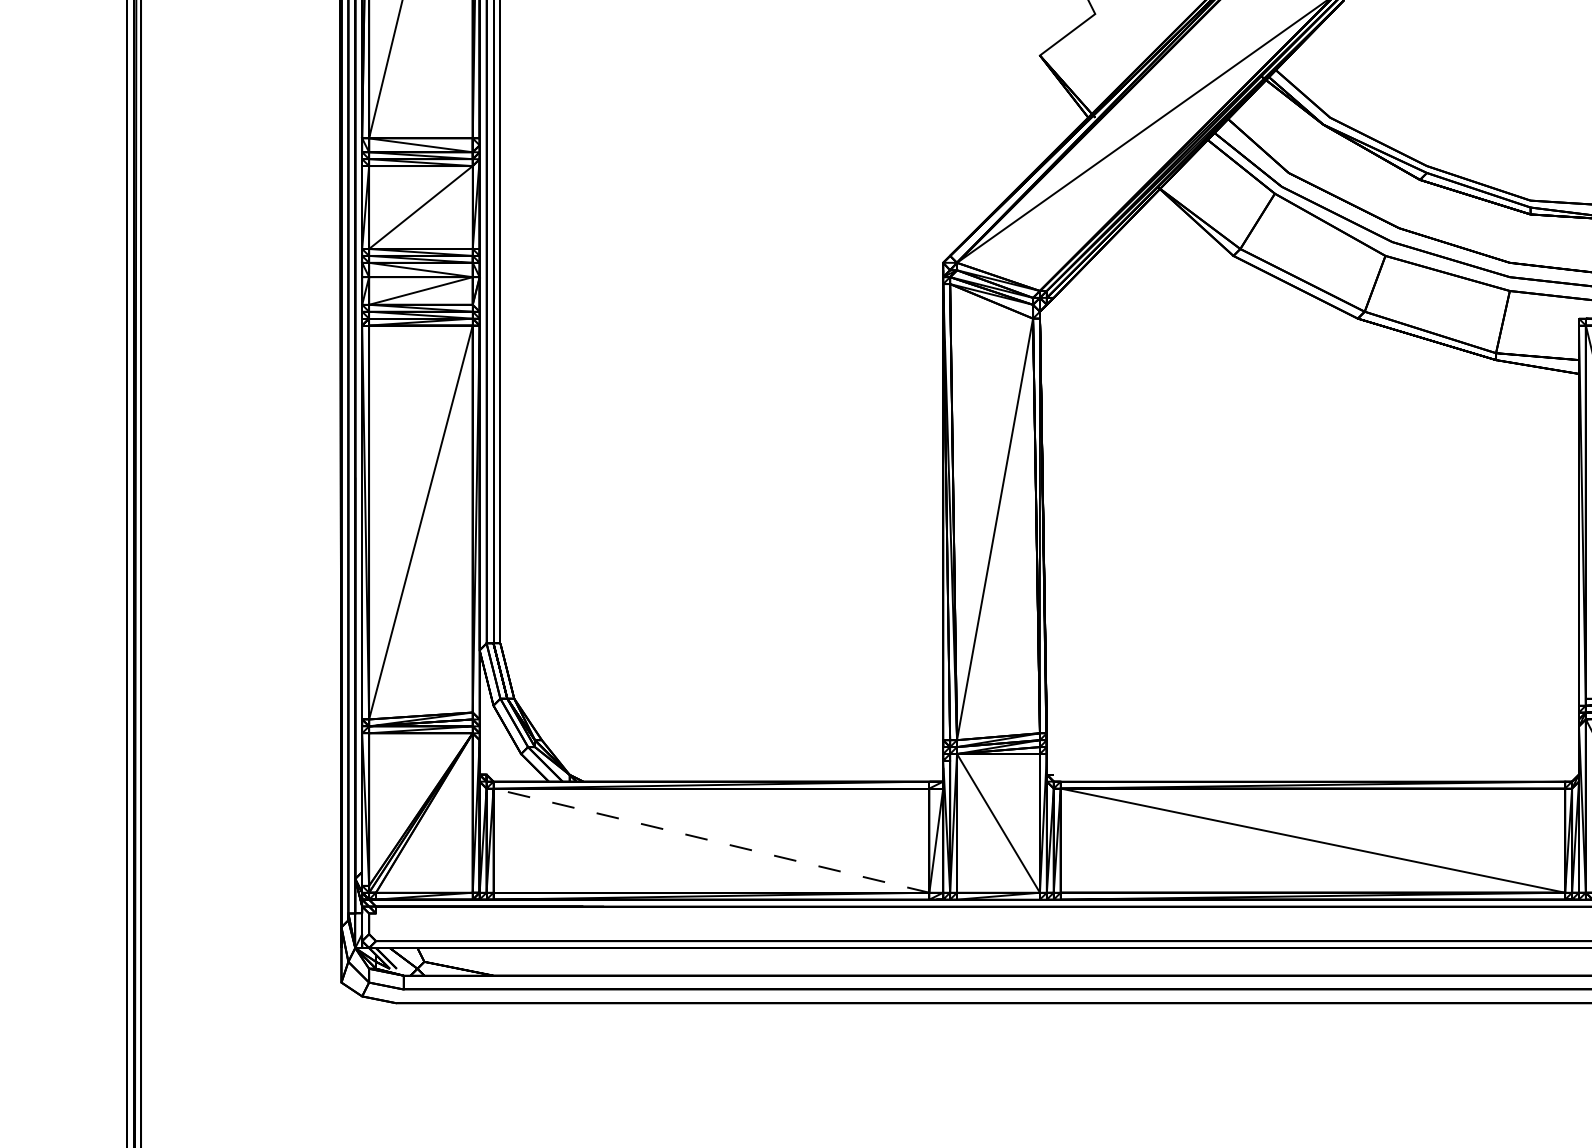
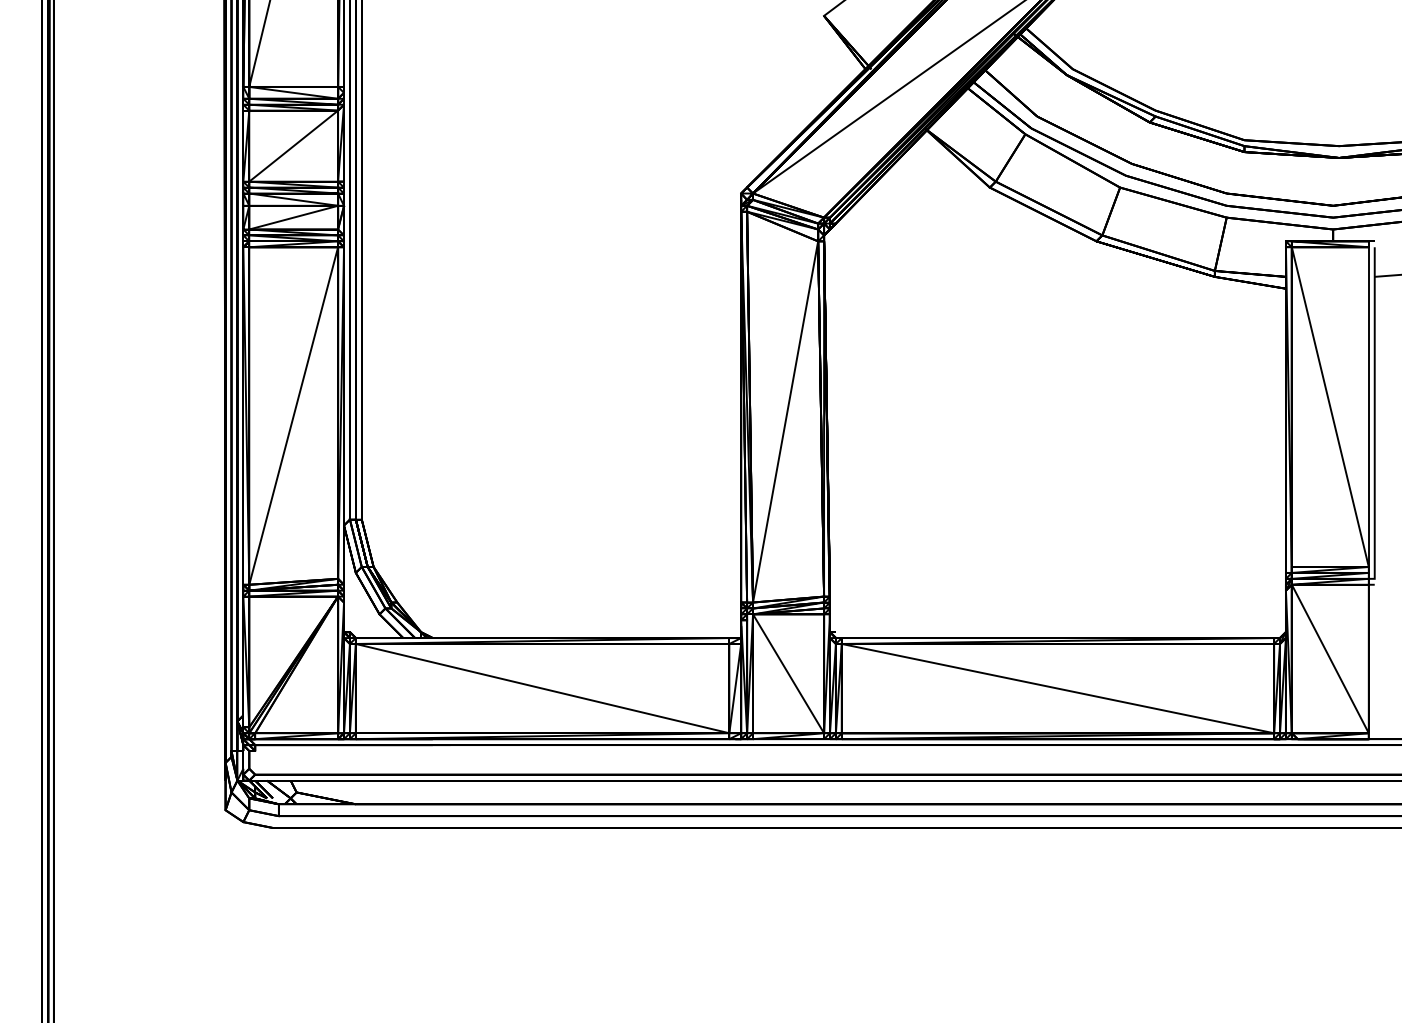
line: (711, 840) -> (542, 688), dashed -> solid

